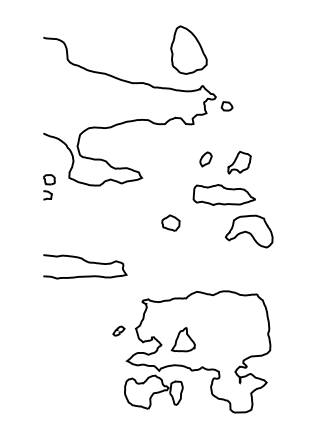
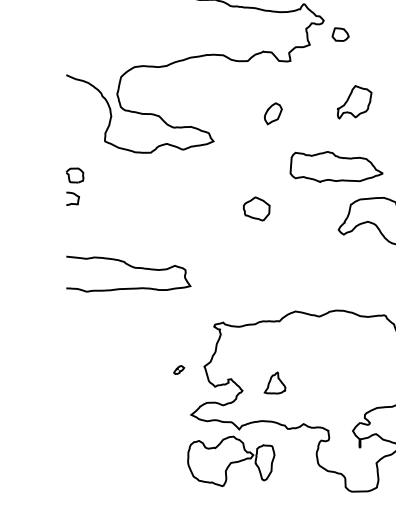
part: (205, 159) -> (272, 113), moved
part: (239, 162) -> (354, 101), moved
part: (49, 187) -> (75, 187), moved
part: (118, 330) -> (178, 369), size x0.6
part: (182, 339) -> (273, 382), size x0.6

